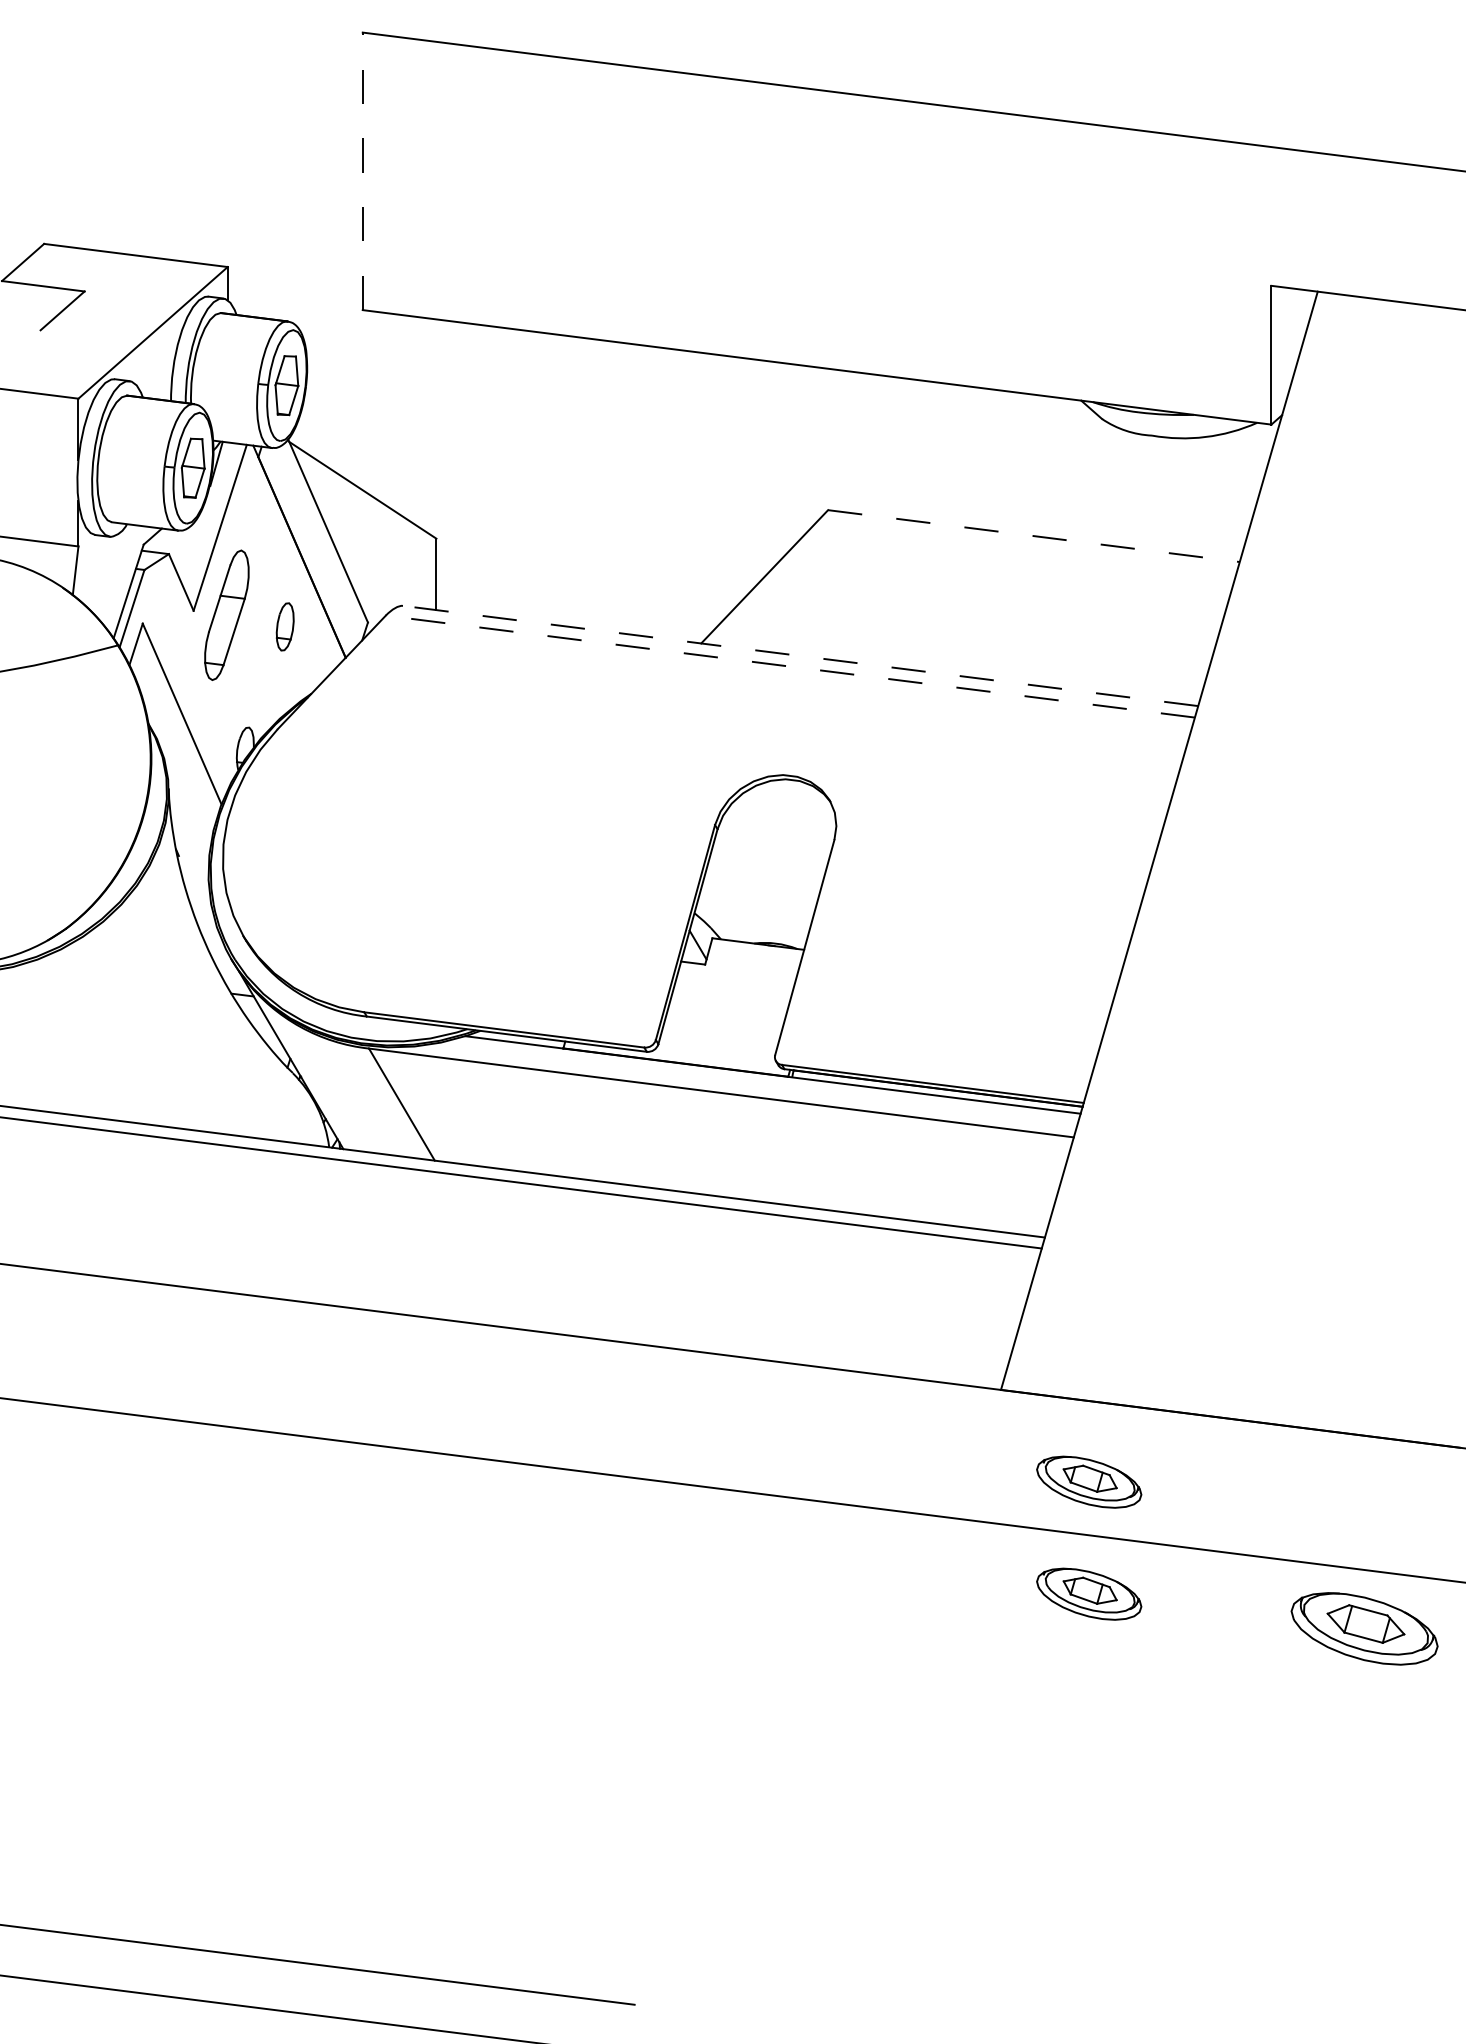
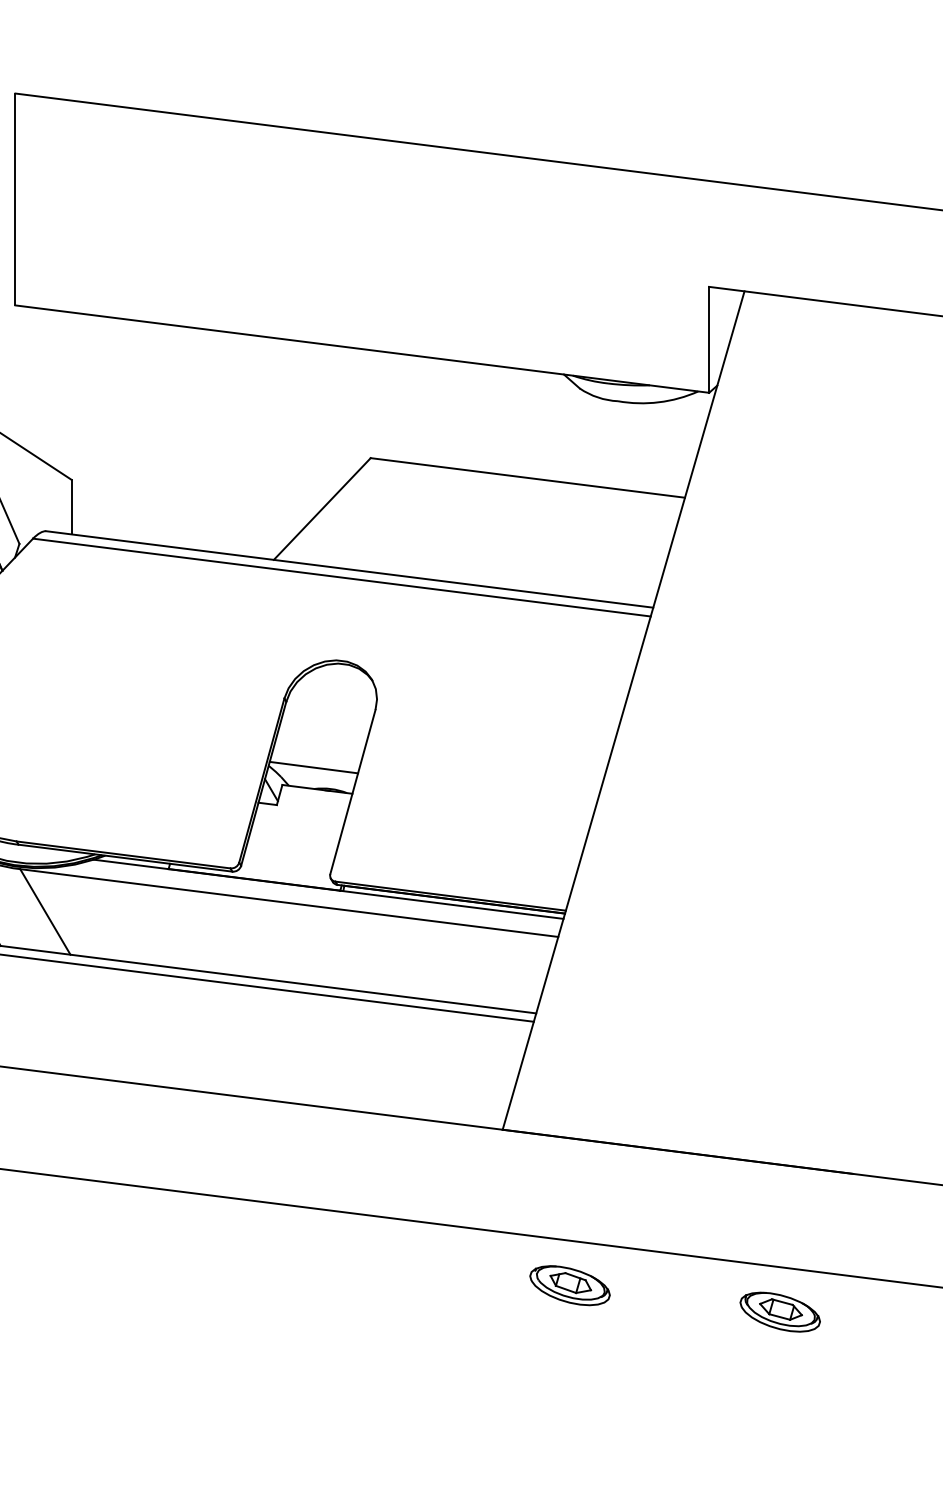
line: (362, 171) -> (15, 199), dashed -> solid
line: (1034, 536) -> (528, 478), dashed -> solid
line: (800, 655) -> (349, 569), dashed -> solid
line: (790, 666) -> (342, 577), dashed -> solid
line: (753, 915) -> (313, 767), added
part: (1089, 1481) -> (570, 1199), removed
part: (1364, 1628) -> (780, 1311), size x0.71

